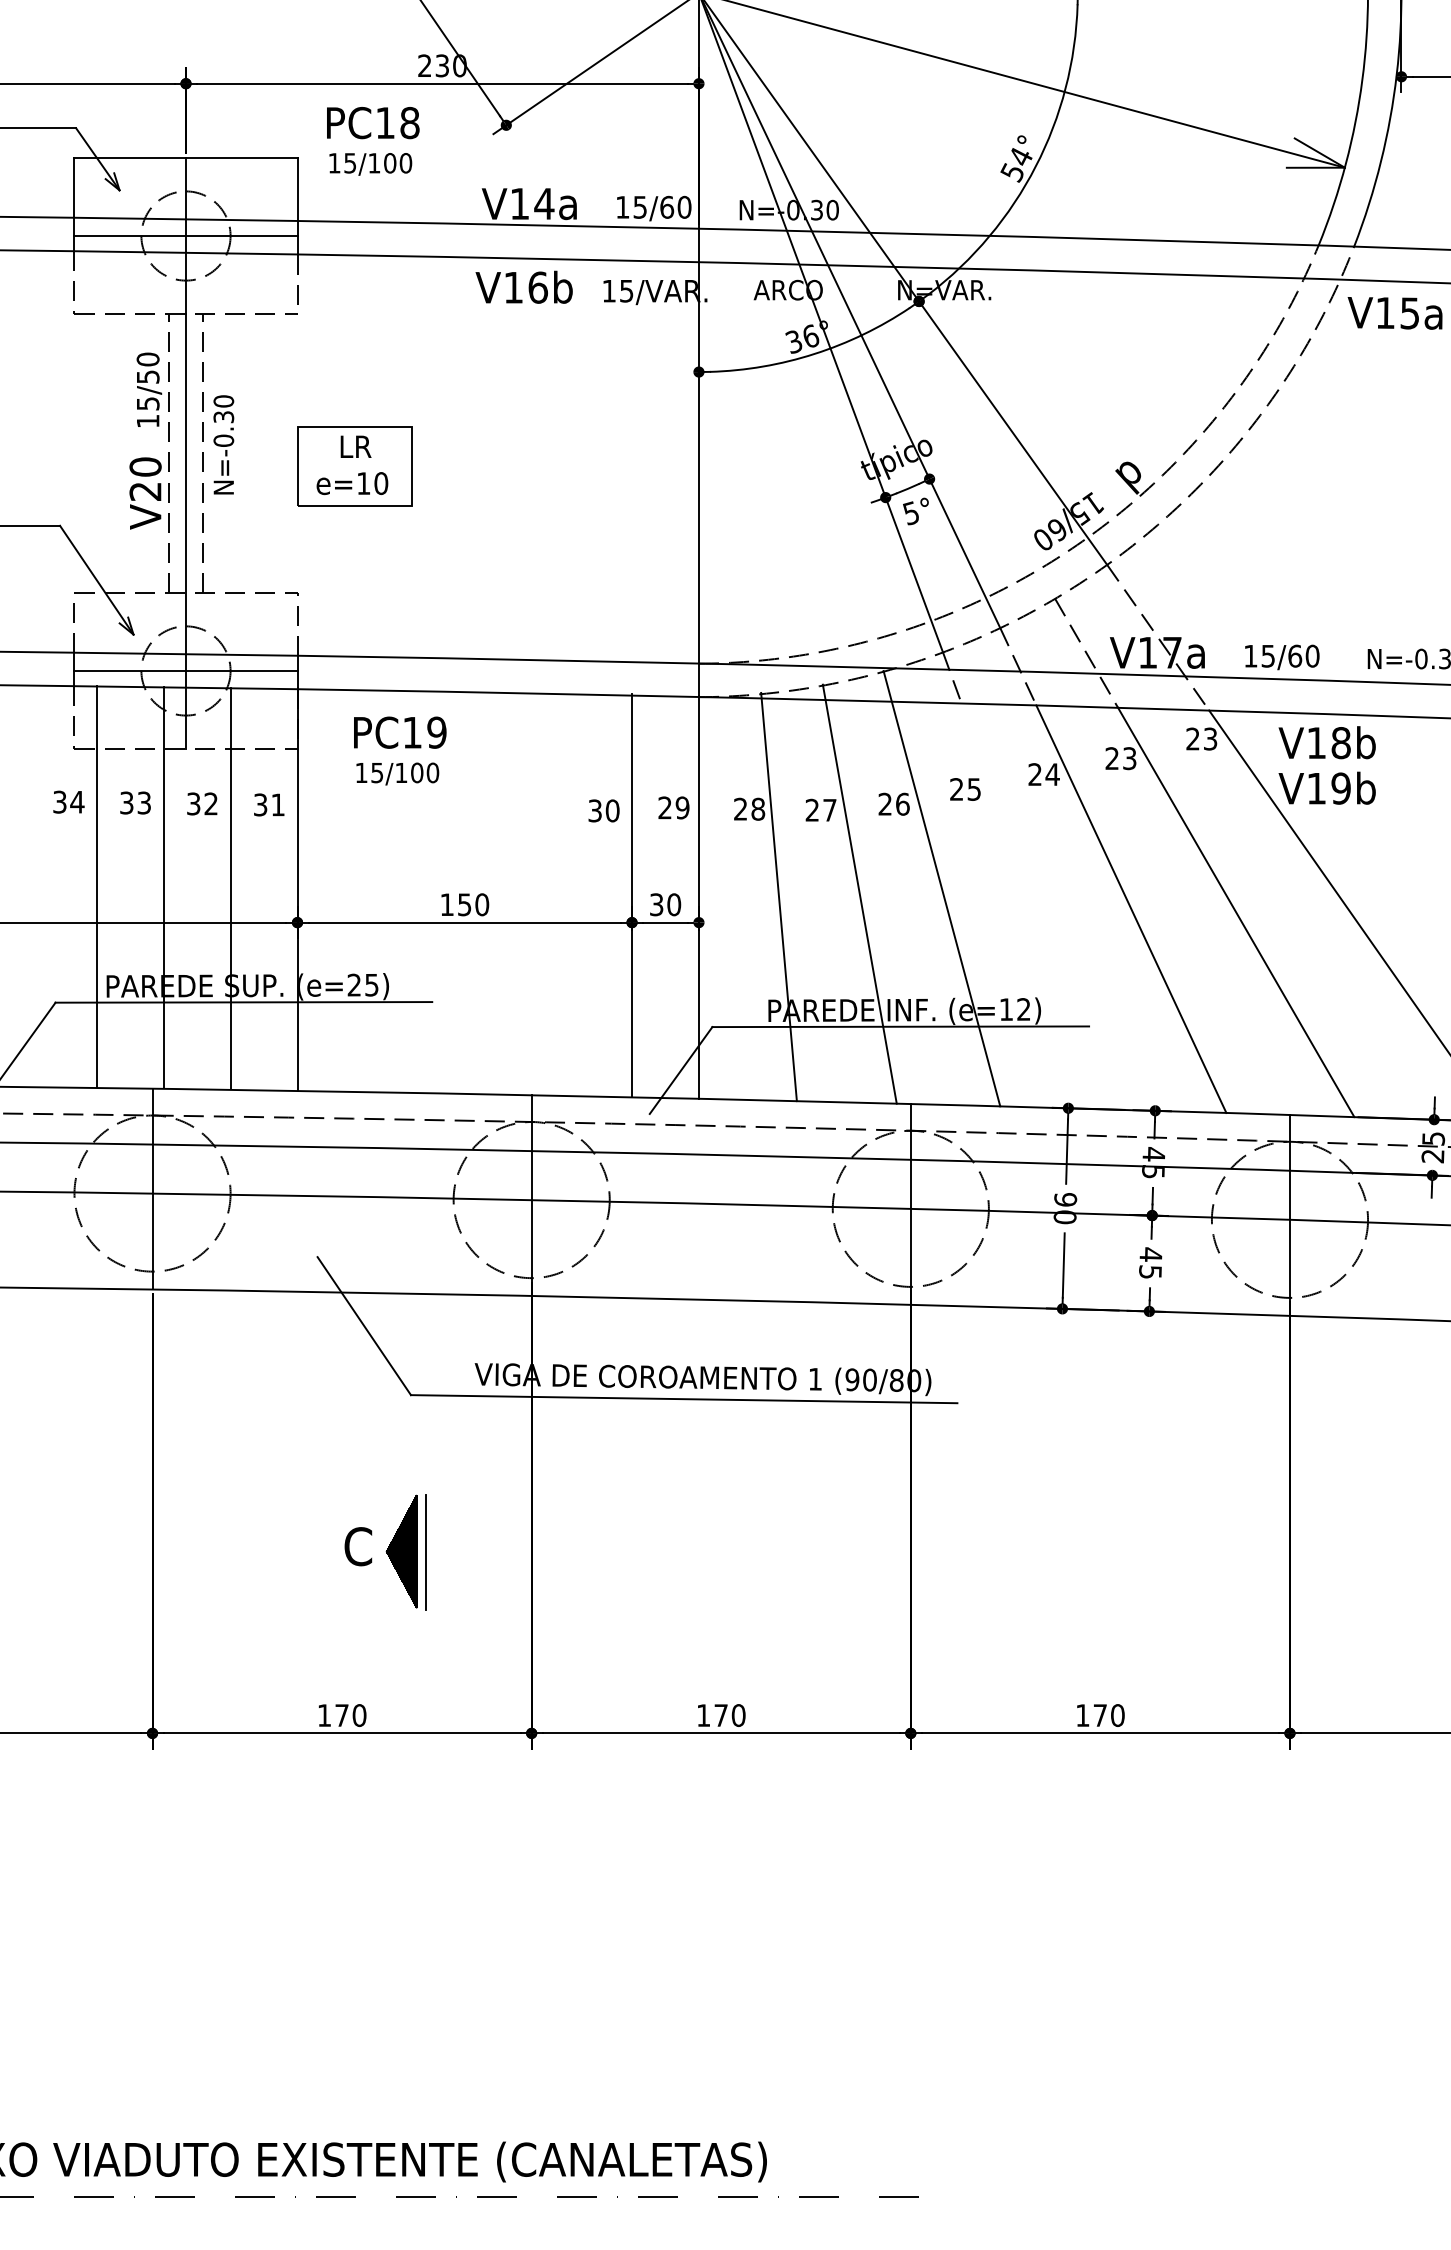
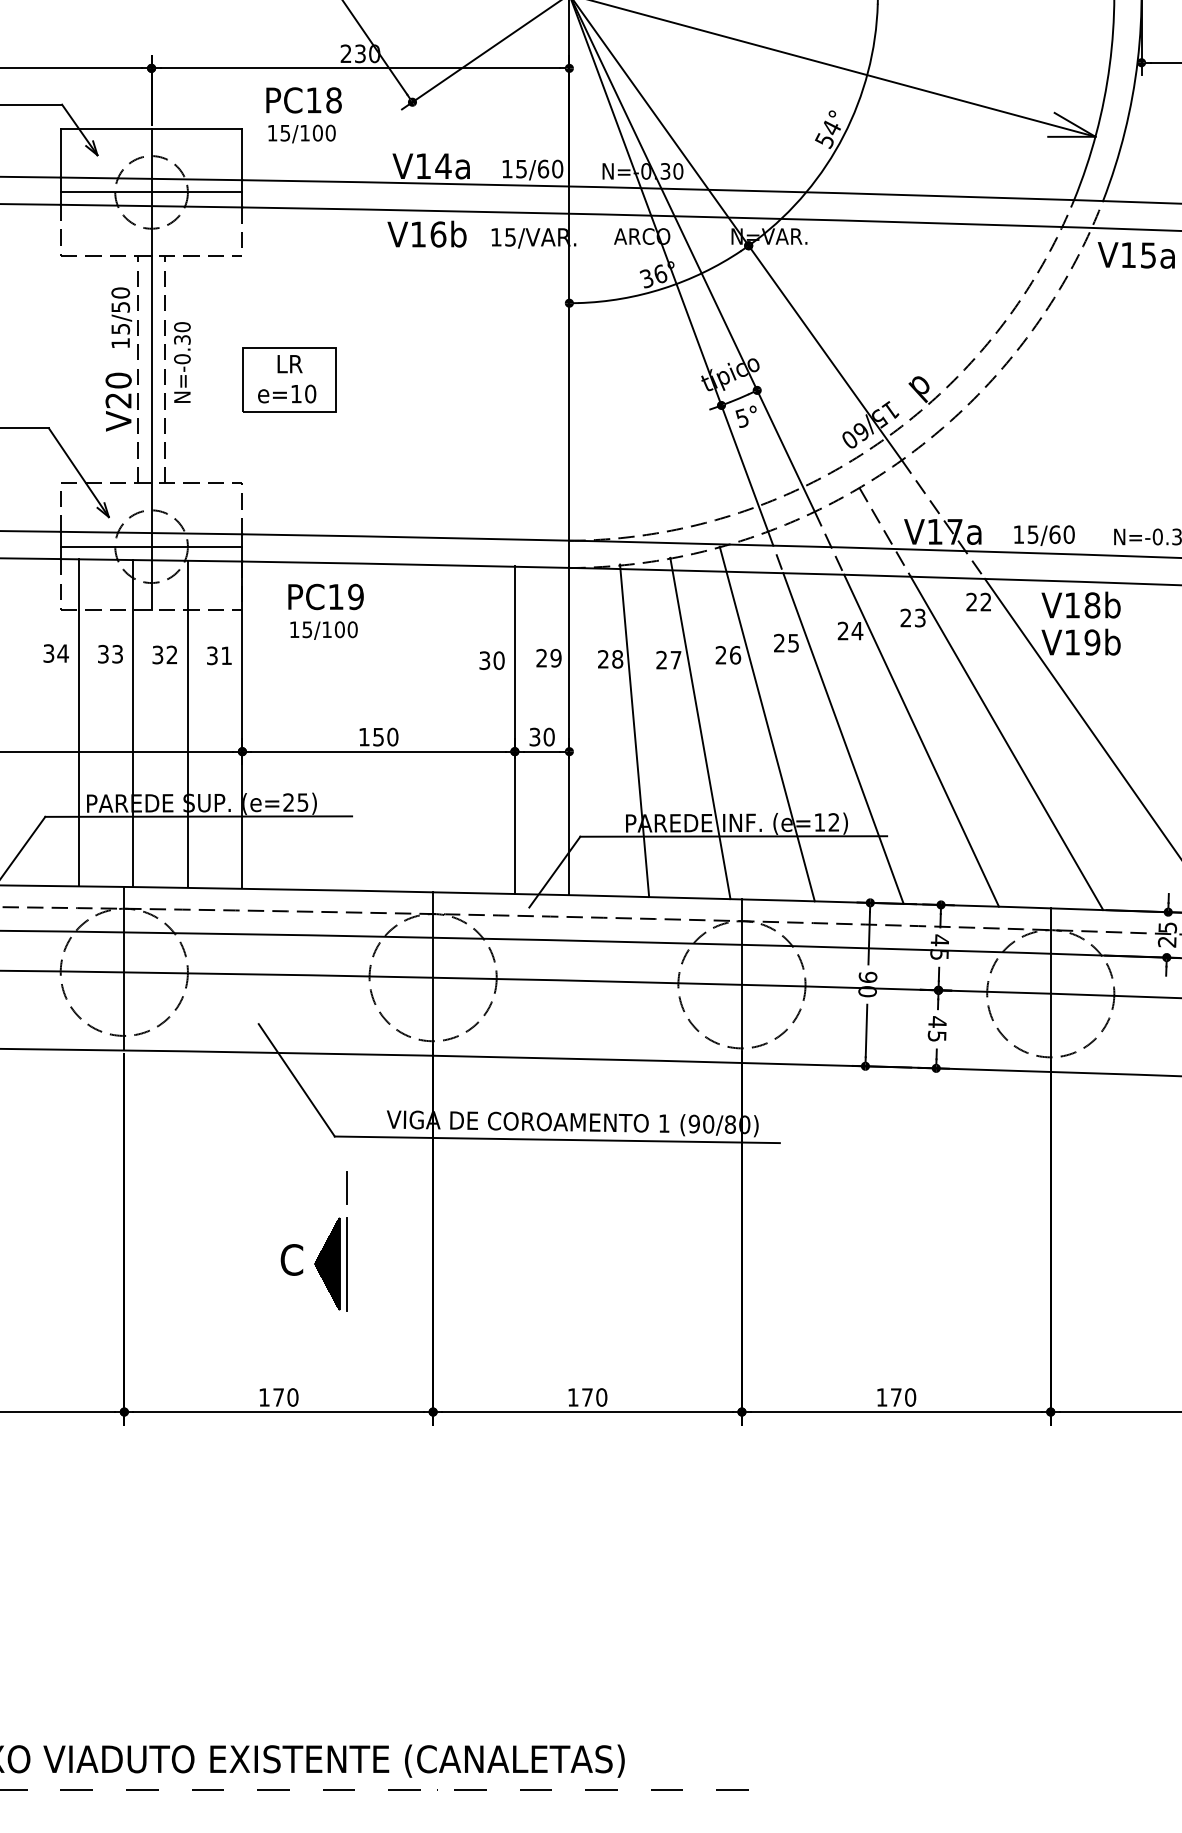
text: (1210, 739) -> (986, 602), 23 -> 22
line: (1035, 906) -> (843, 738), added
line: (425, 1458) -> (346, 1188), added

